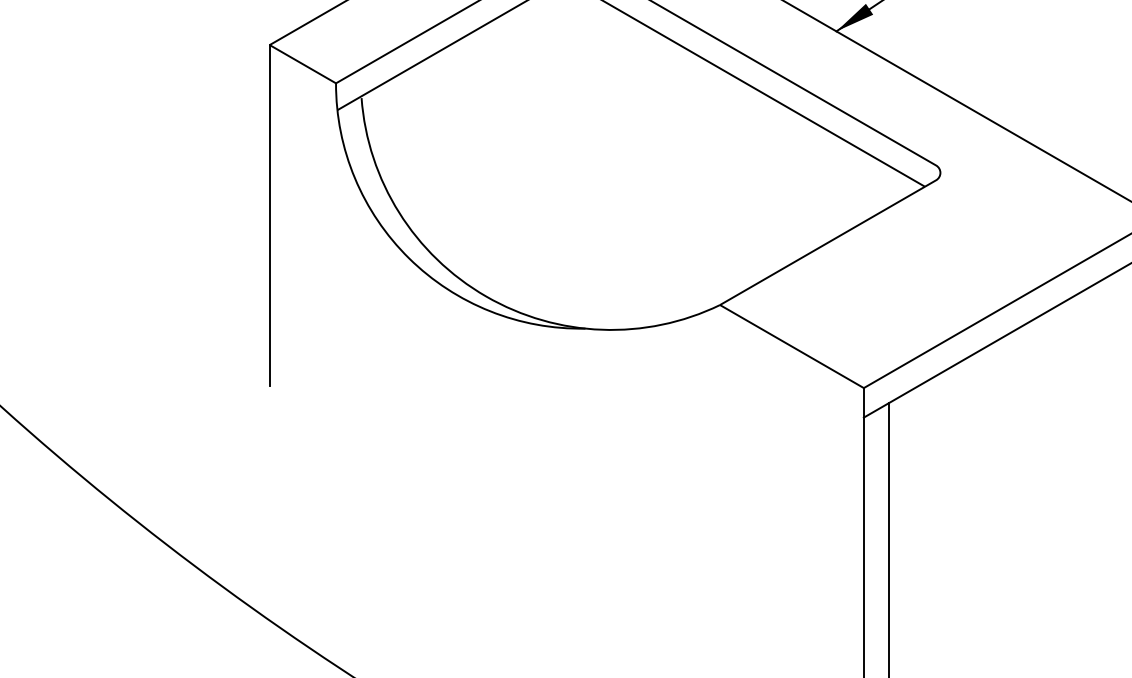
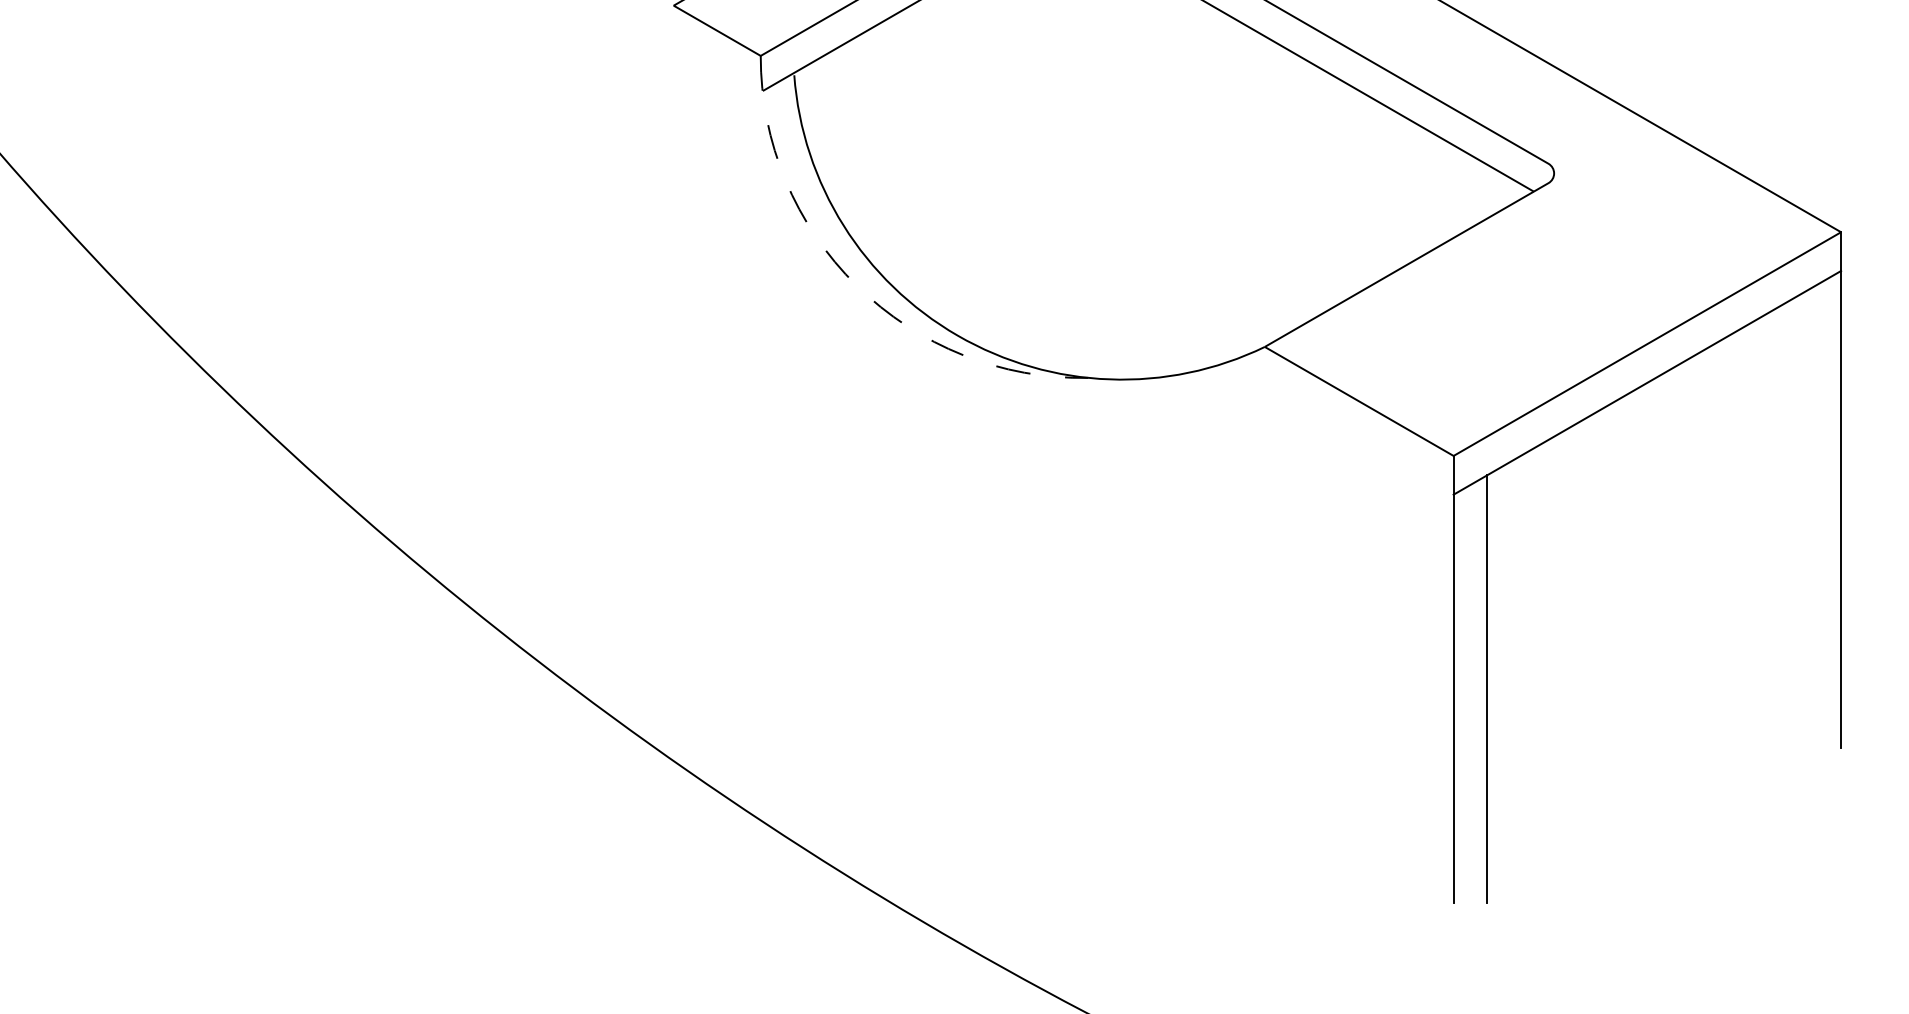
line: (269, 215) -> (673, 229), removed
arc: (408, 258) -> (856, 285), solid -> dashed

